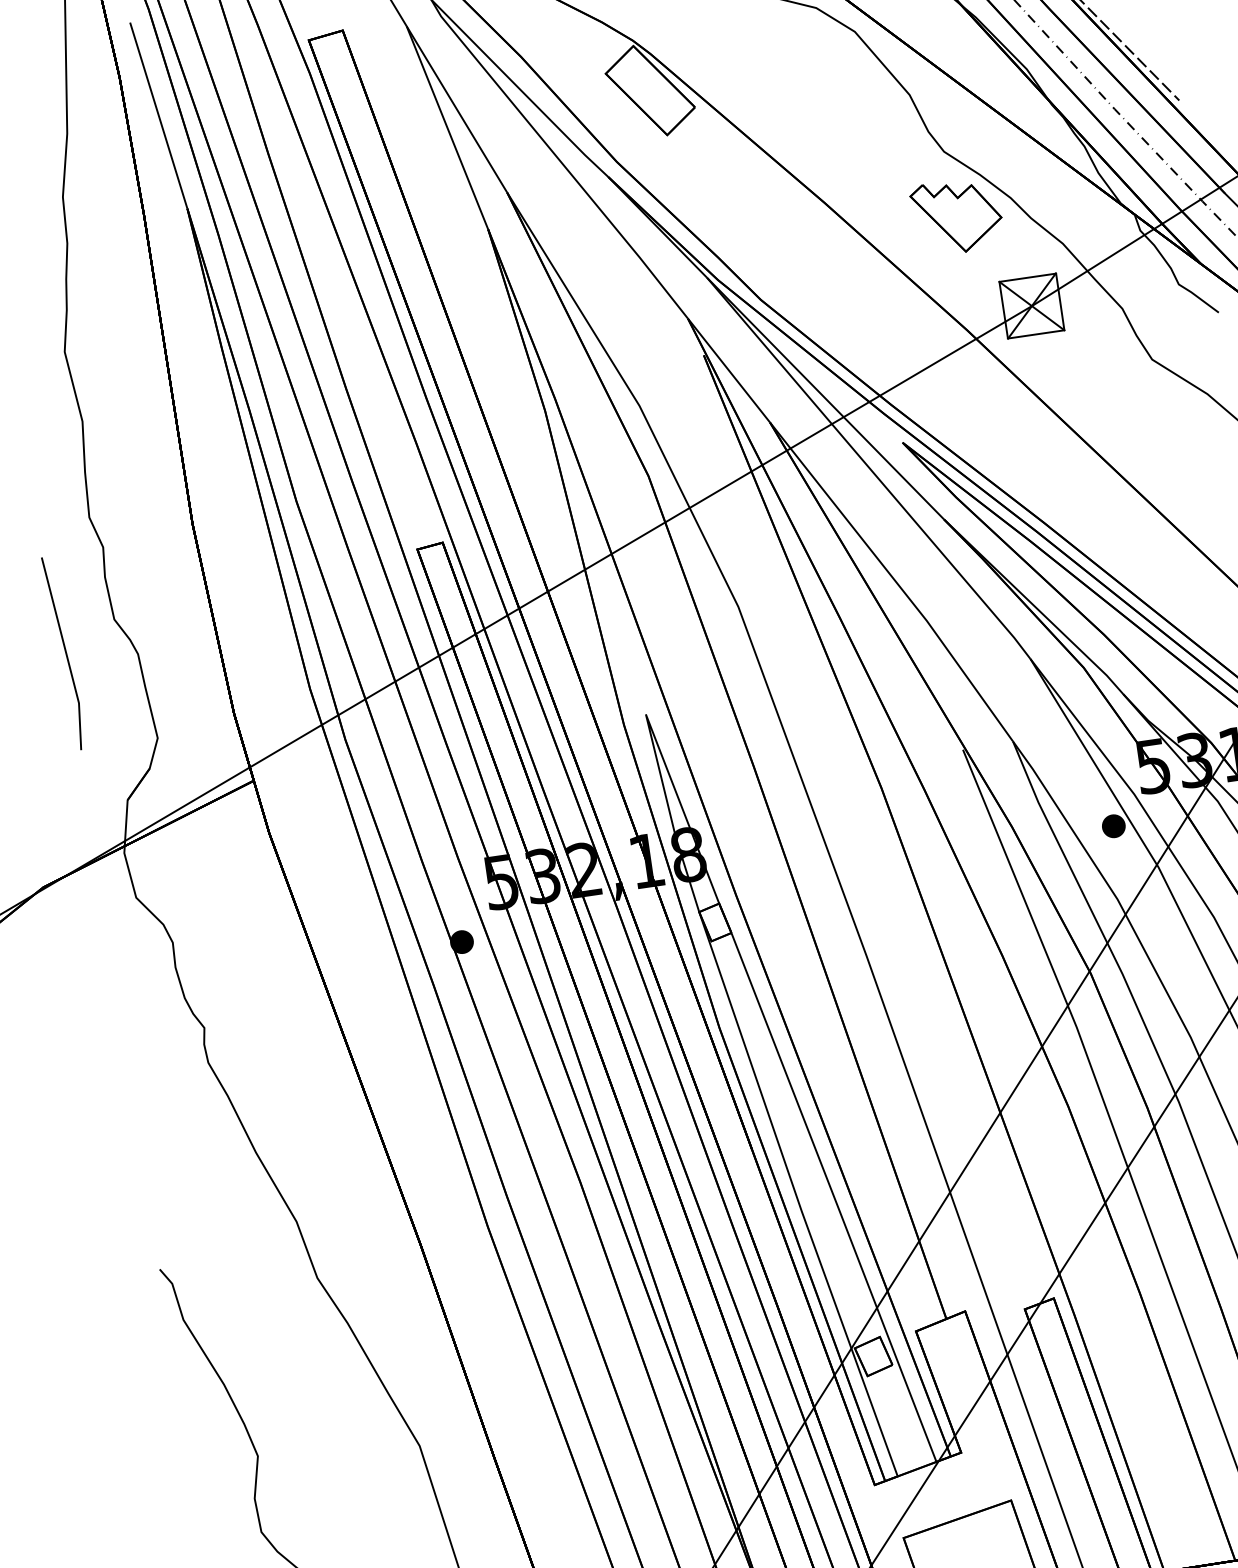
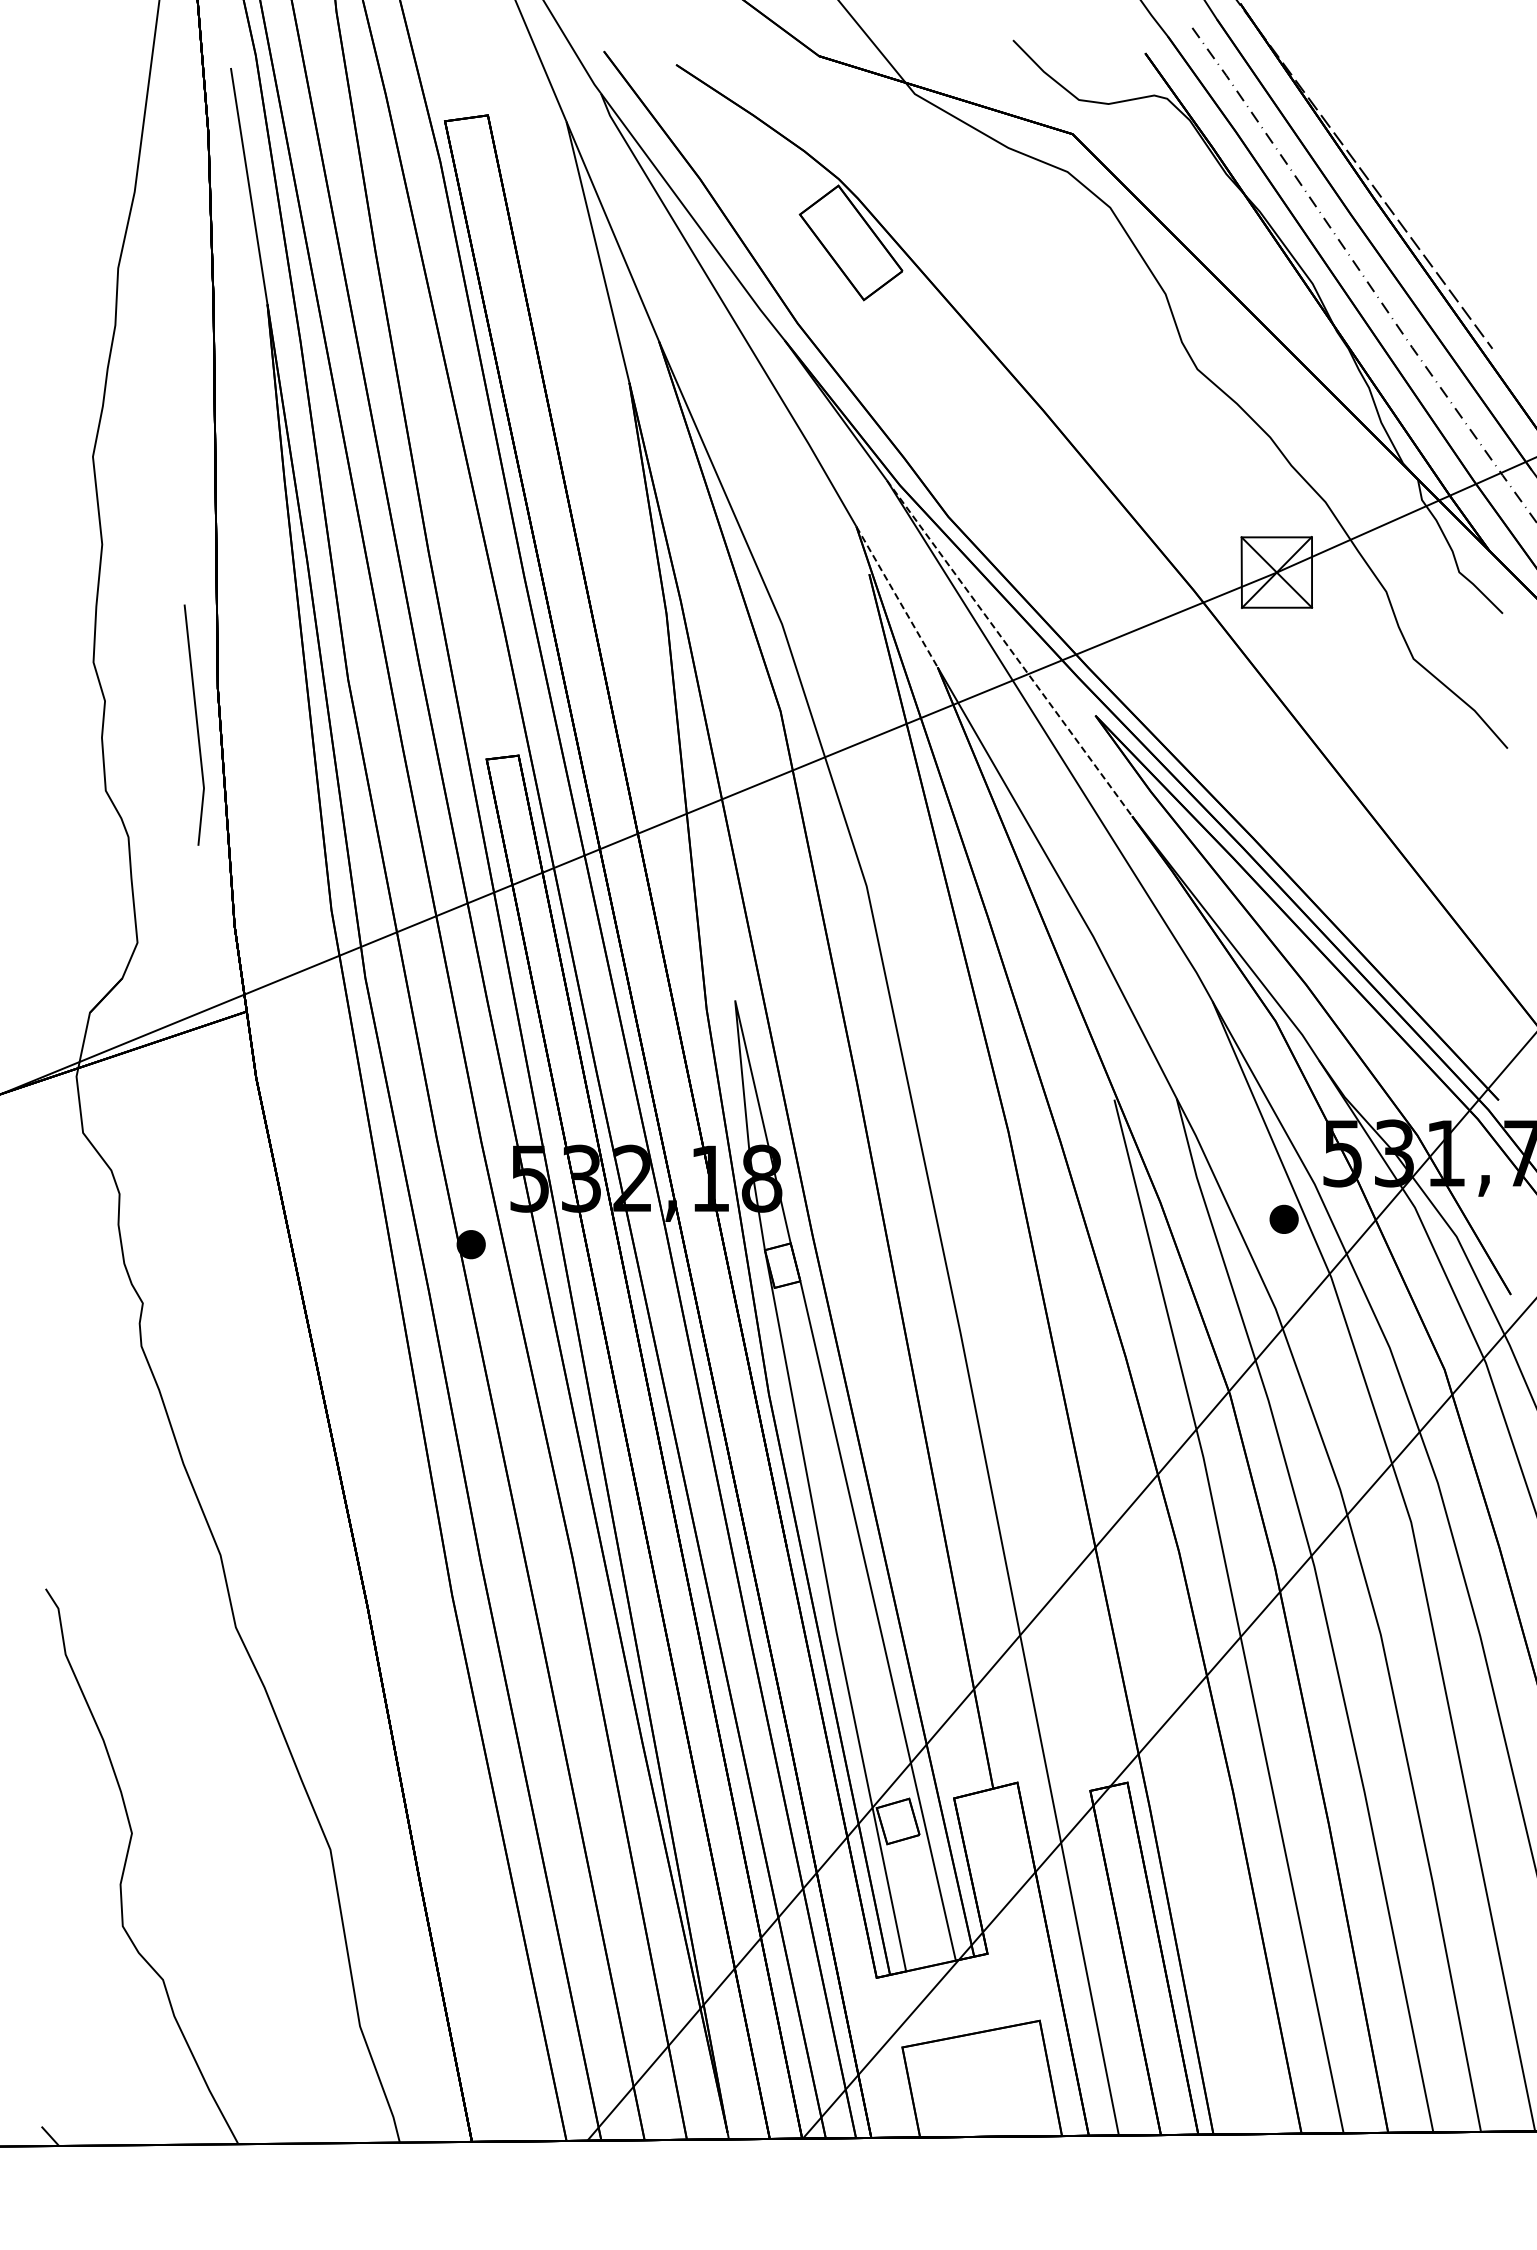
part: (956, 216) -> (1201, 450), removed
line: (729, 370) -> (897, 597), solid -> dashed
line: (825, 398) -> (1009, 648), solid -> dashed
line: (65, 652) -> (196, 724), moved

